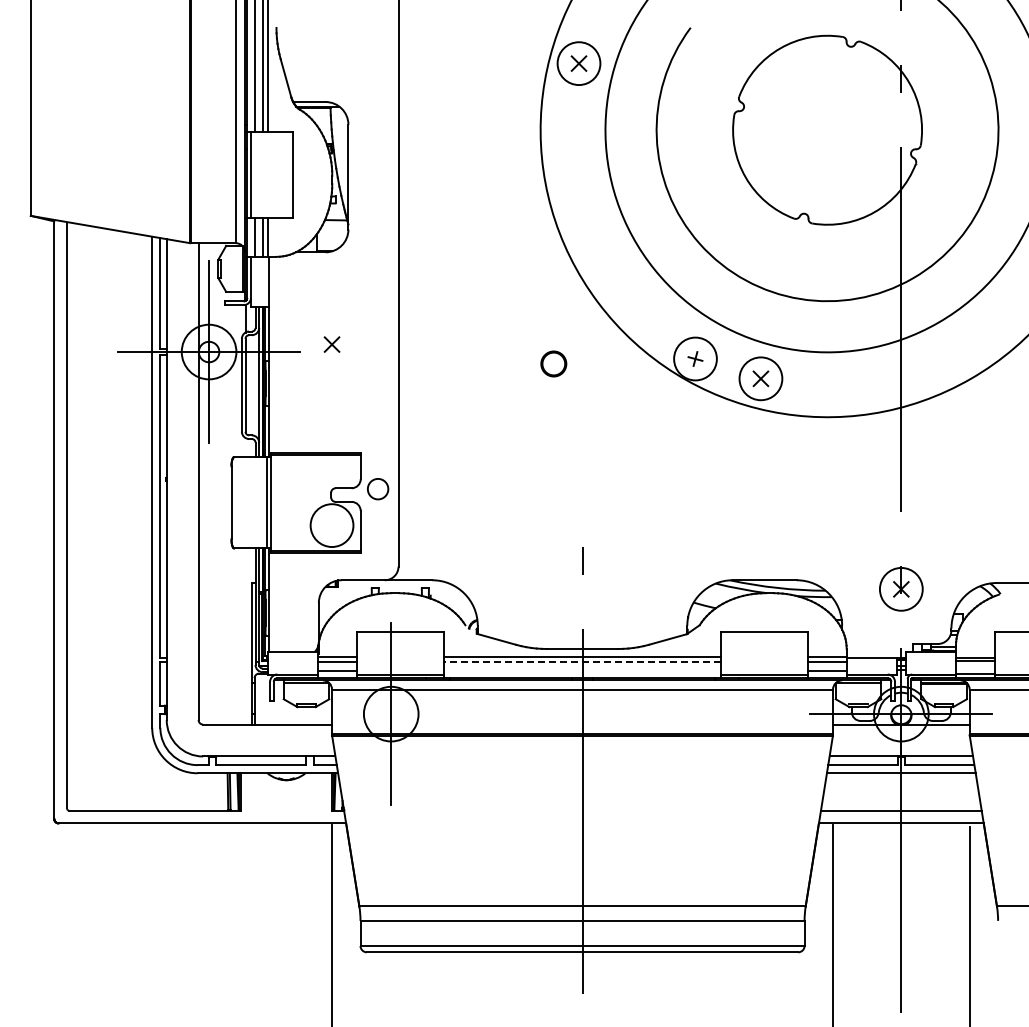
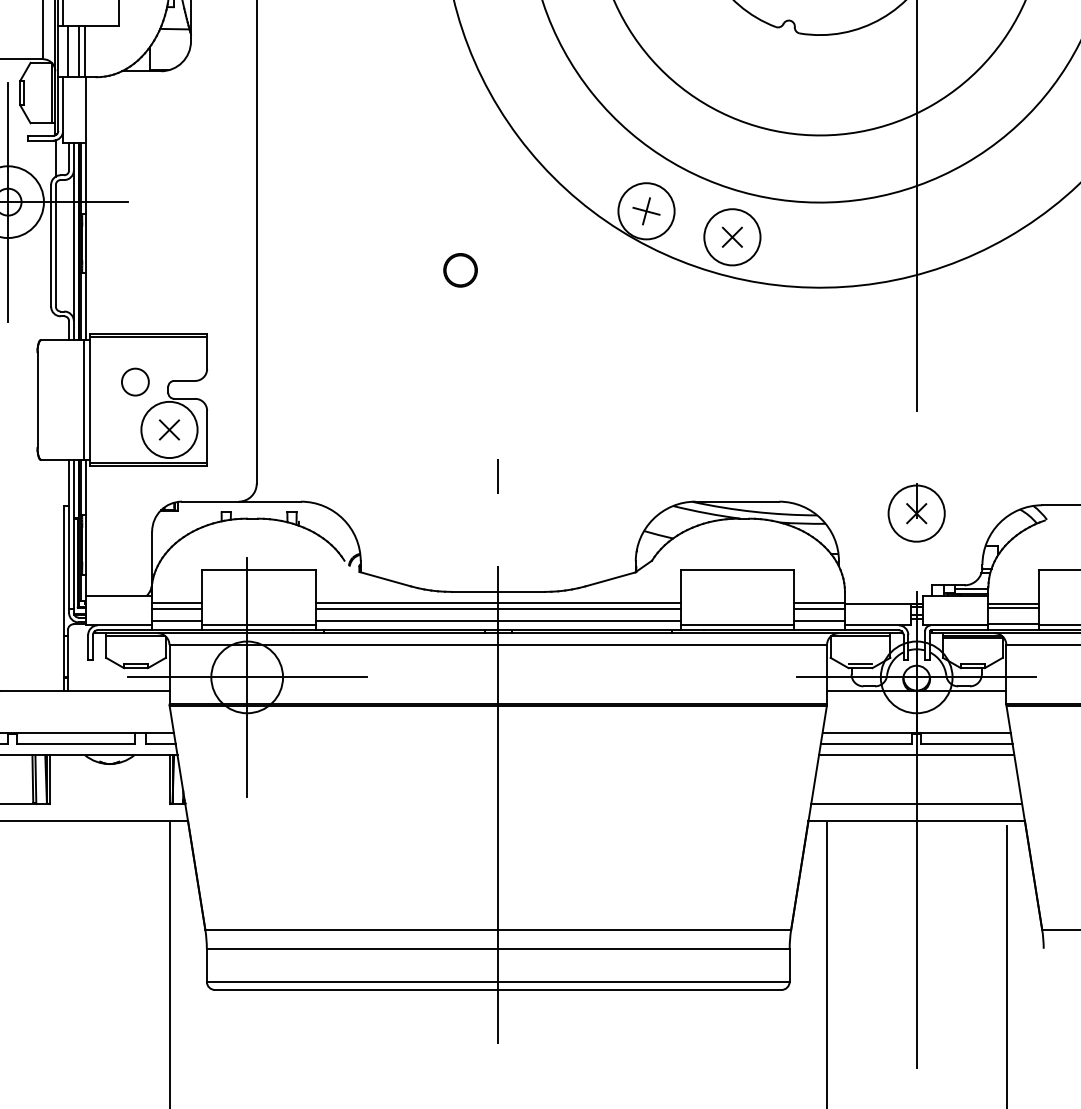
part: (331, 344) -> (168, 429), moved
part: (695, 358) -> (646, 210), size x1.43
circle: (553, 363) -> (460, 269), moved
circle: (378, 489) -> (135, 382), moved
line: (582, 662) -> (498, 609), dashed -> solid
line: (582, 670) -> (498, 620), added
line: (391, 714) -> (247, 677), added

